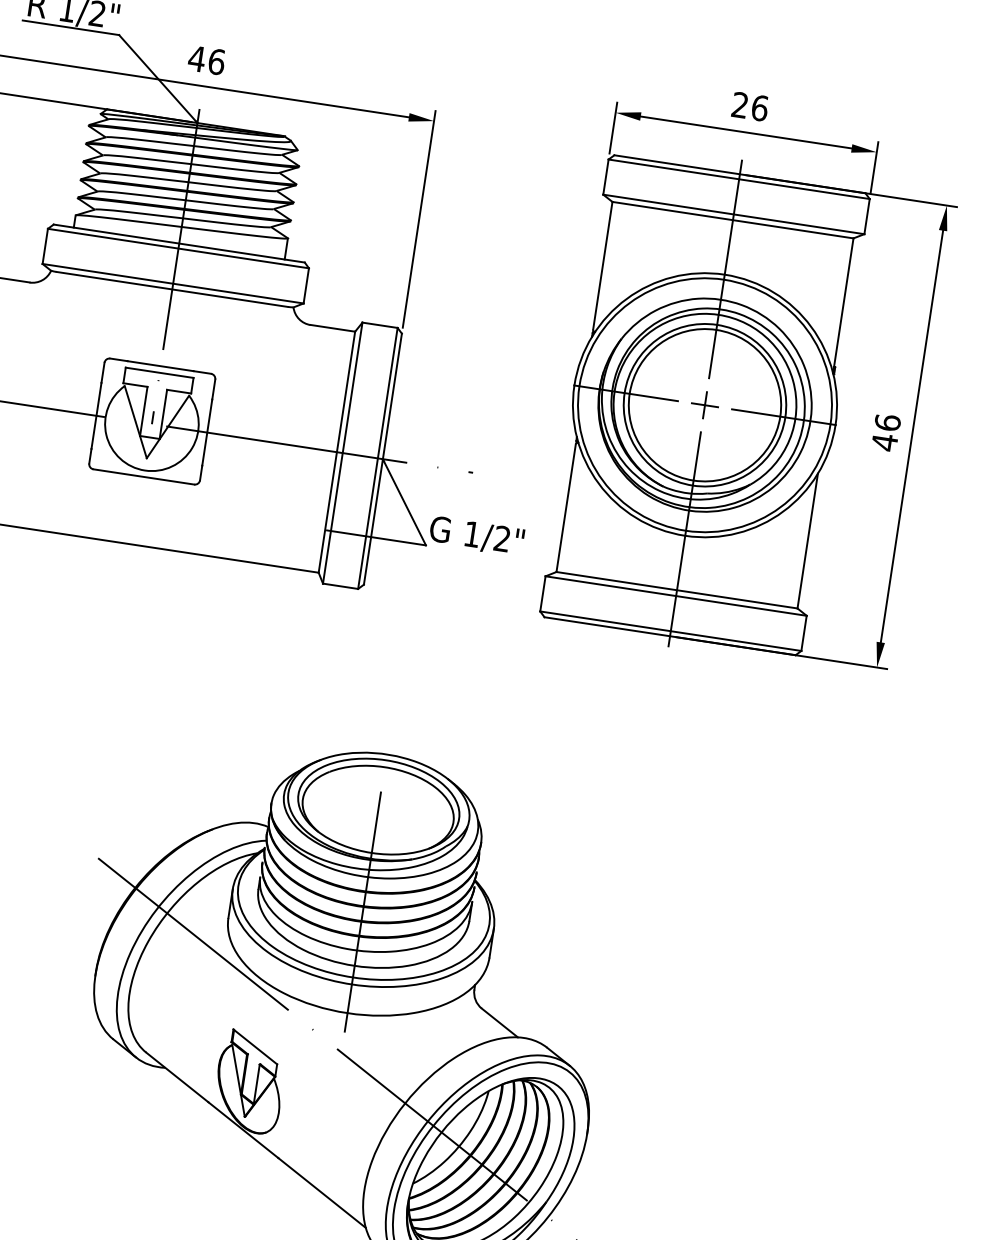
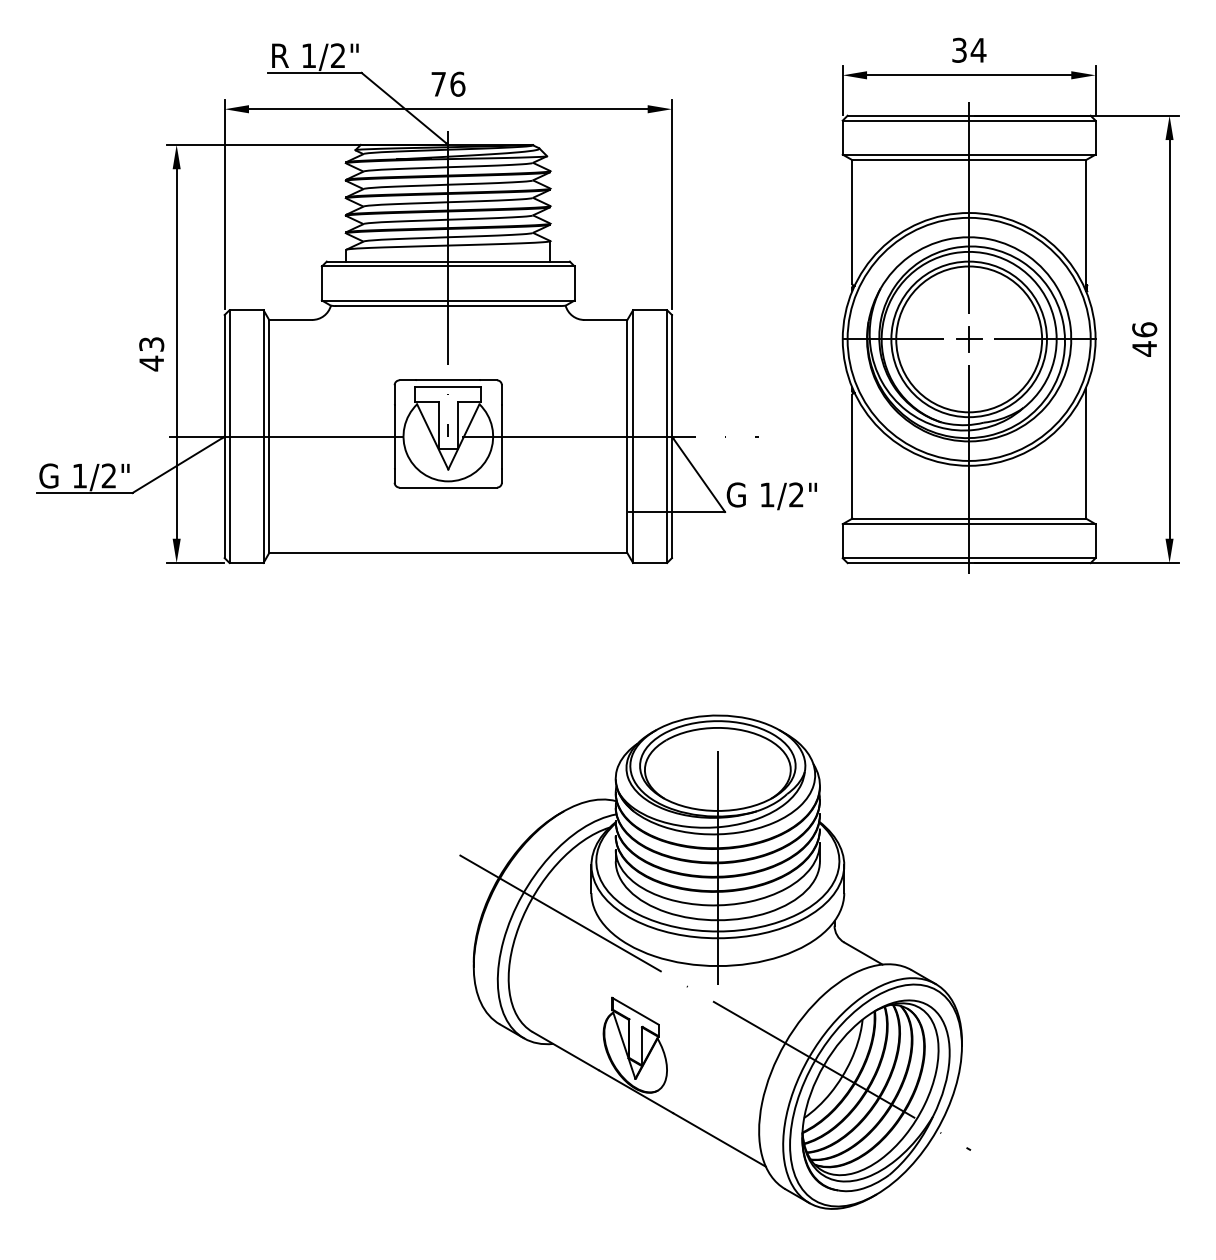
text: (196, 59) -> (438, 84), 46 -> 76
text: (750, 105) -> (969, 49), 26 -> 34

